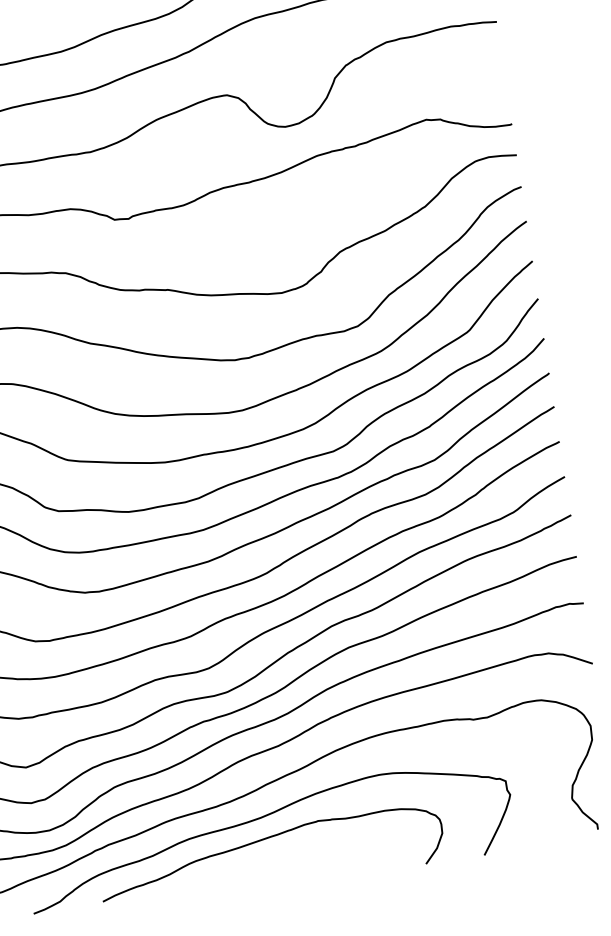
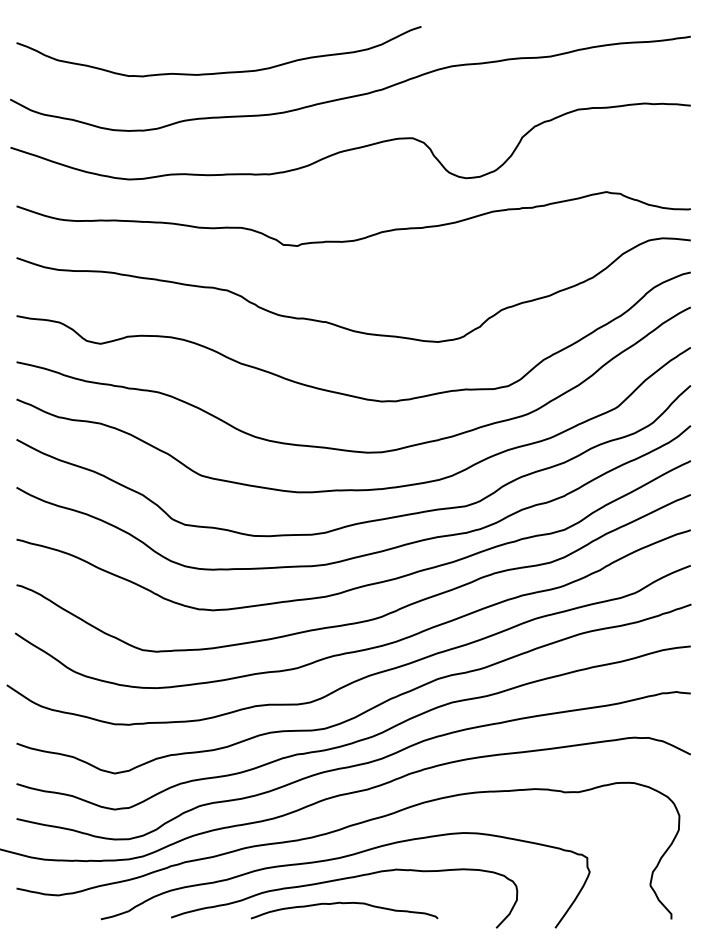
curve: (271, 863) -> (343, 904), added

